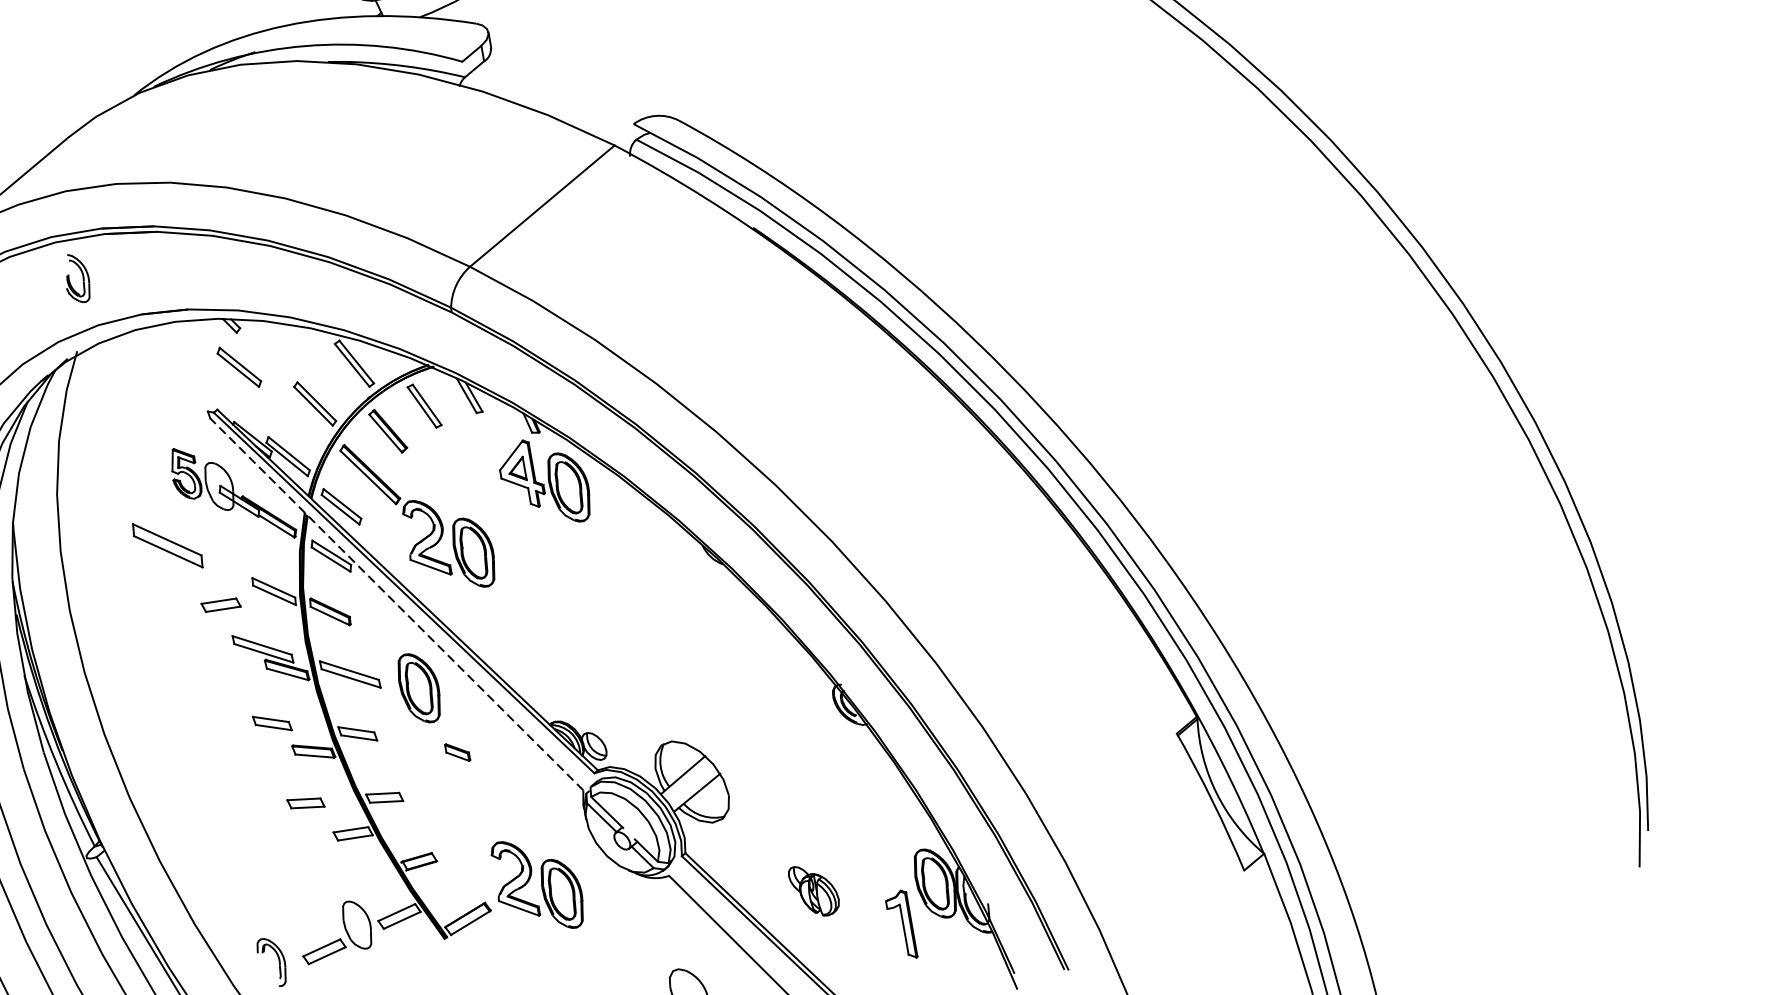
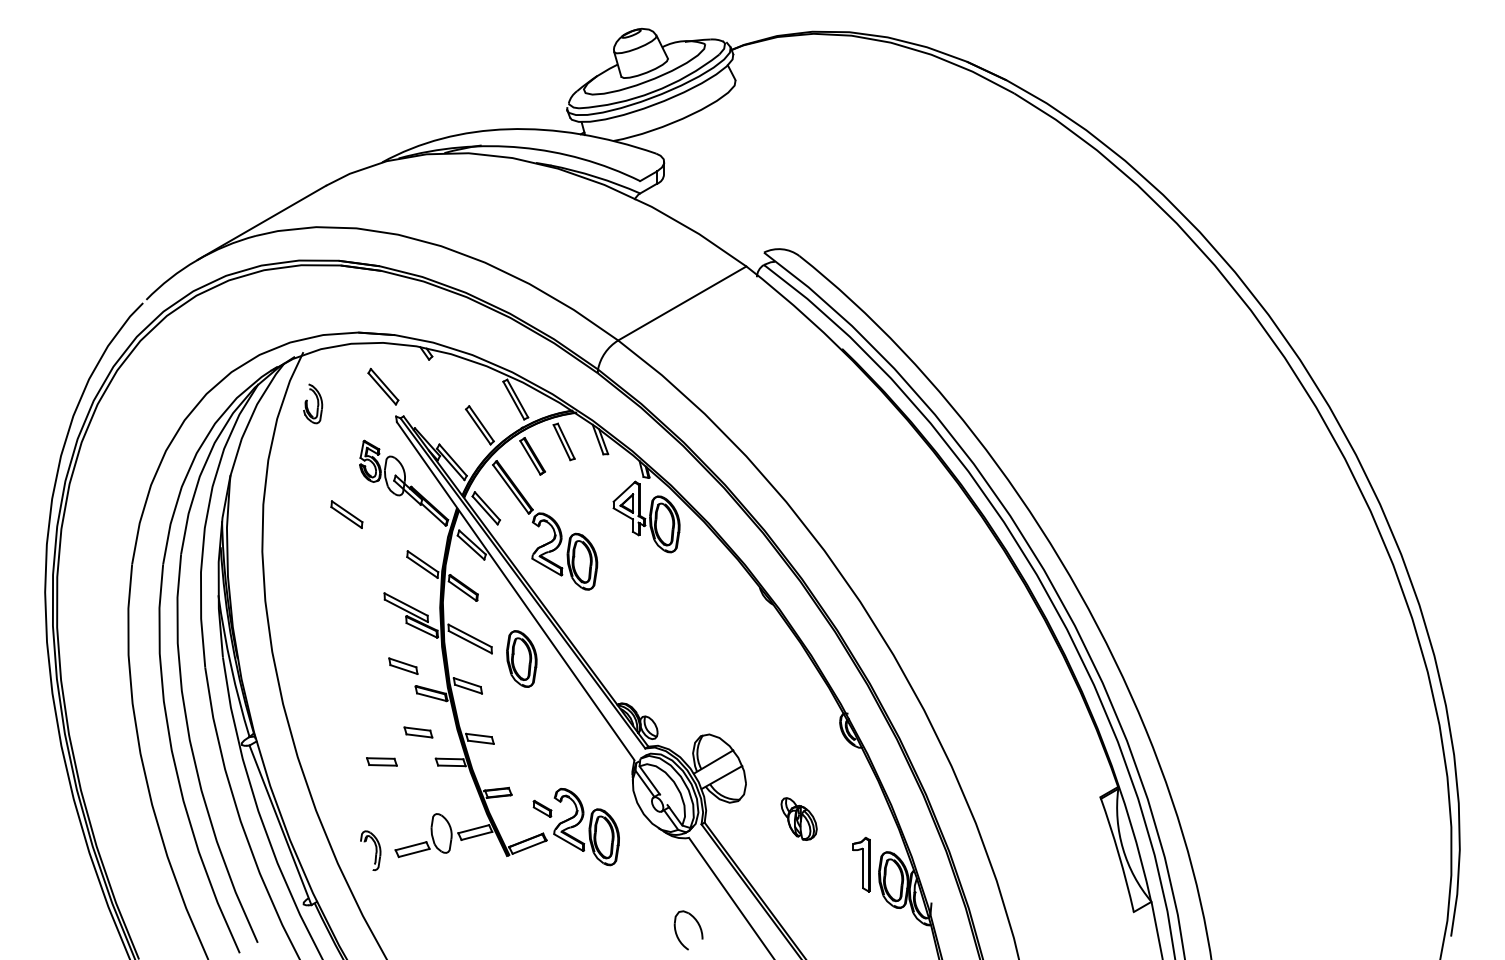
part: (77, 277) -> (313, 403), moved
part: (239, 367) -> (383, 386), moved
part: (167, 545) -> (346, 514), size x0.62
part: (220, 604) -> (381, 761), moved
line: (396, 604) -> (515, 591), dashed -> solid
part: (457, 752) -> (542, 808), moved
part: (813, 890) -> (798, 818), moved
part: (901, 925) -> (861, 864), moved

